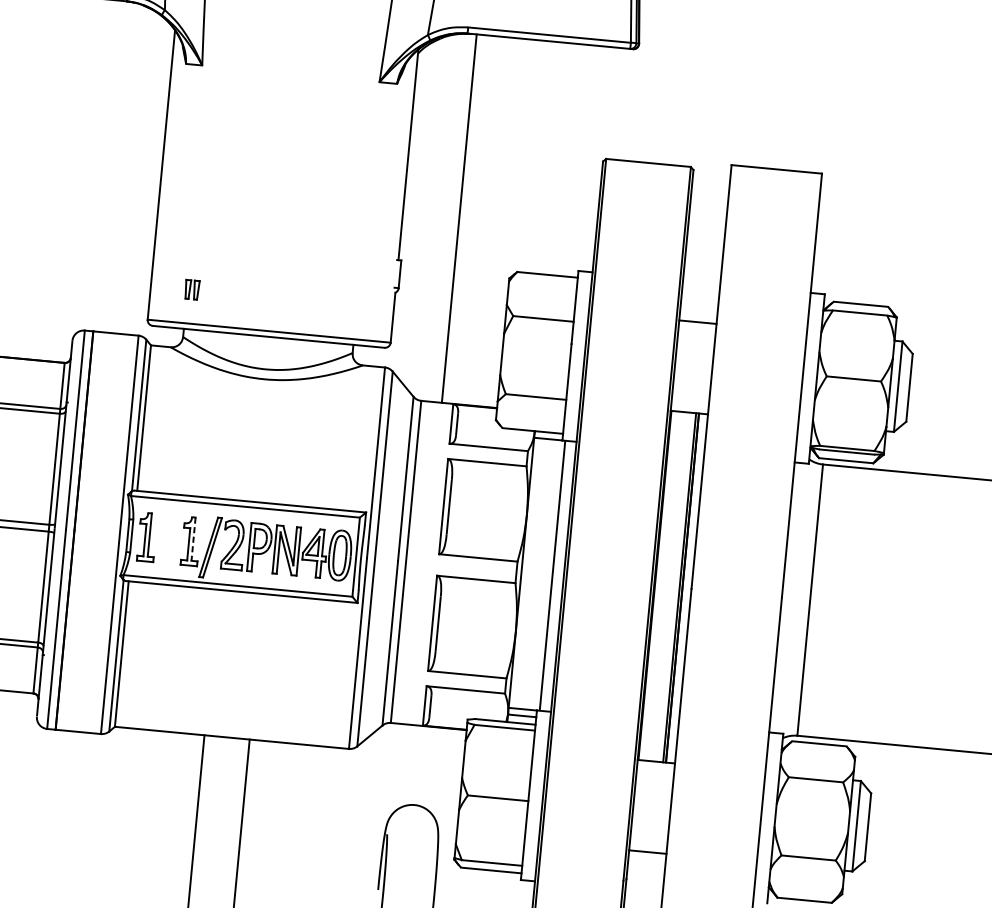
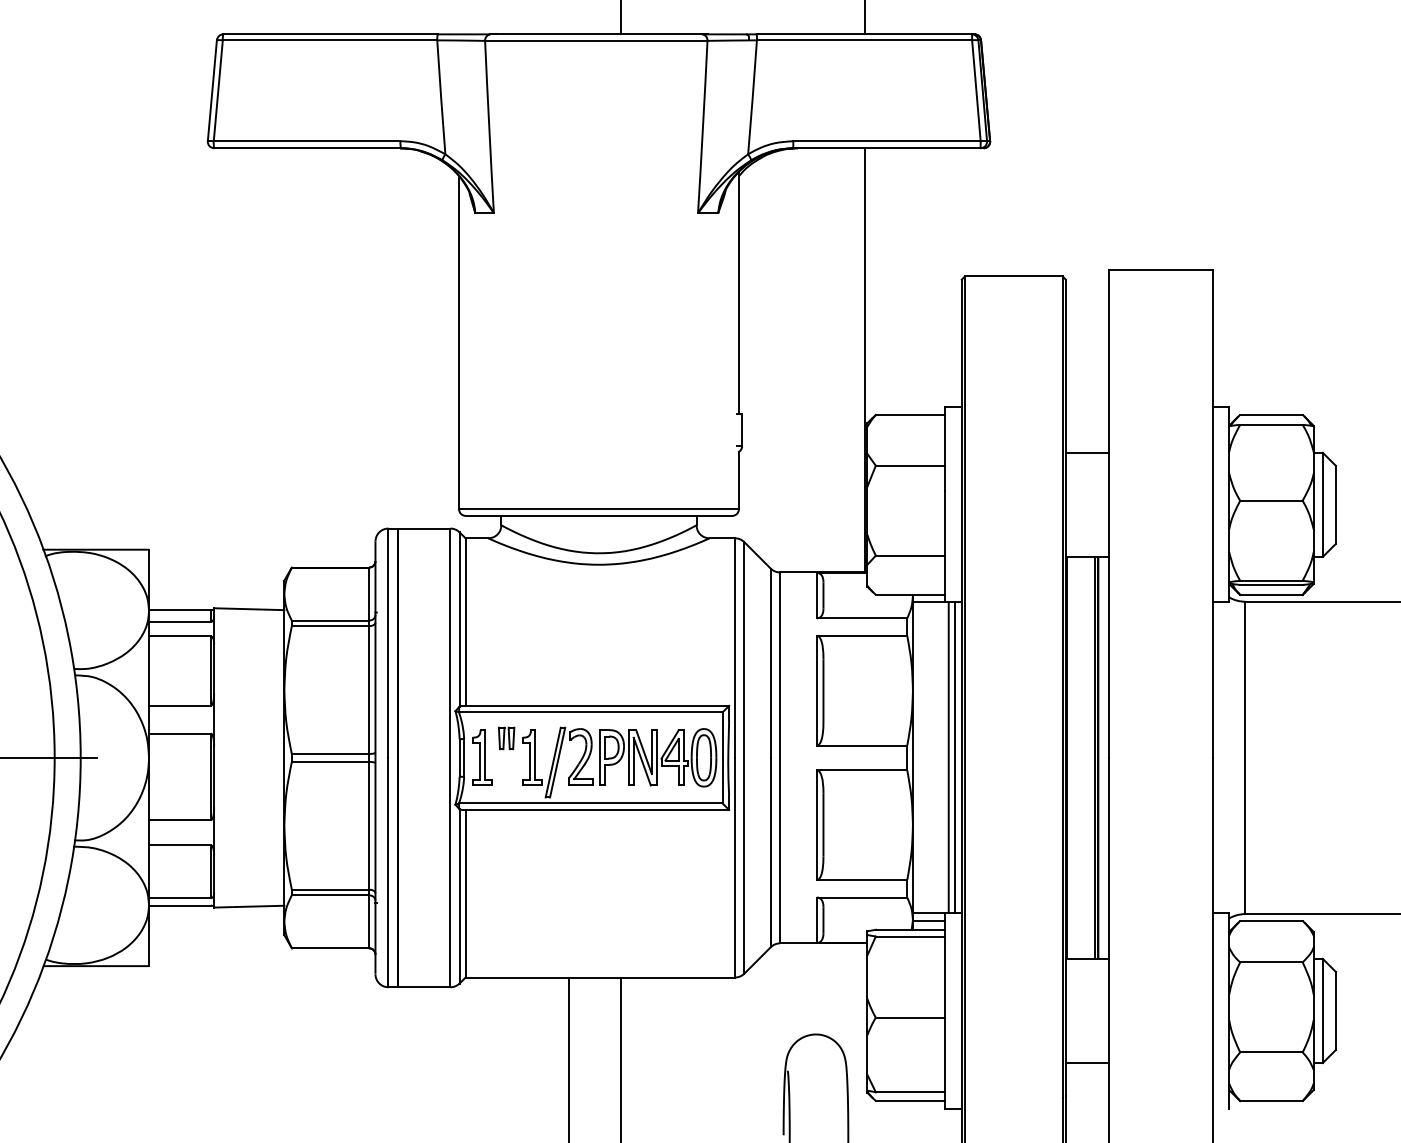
line: (459, 218) -> (864, 360), moved
part: (192, 289) -> (506, 738), moved
line: (193, 538) -> (535, 754), dashed -> solid
line: (558, 575) -> (955, 757), added

